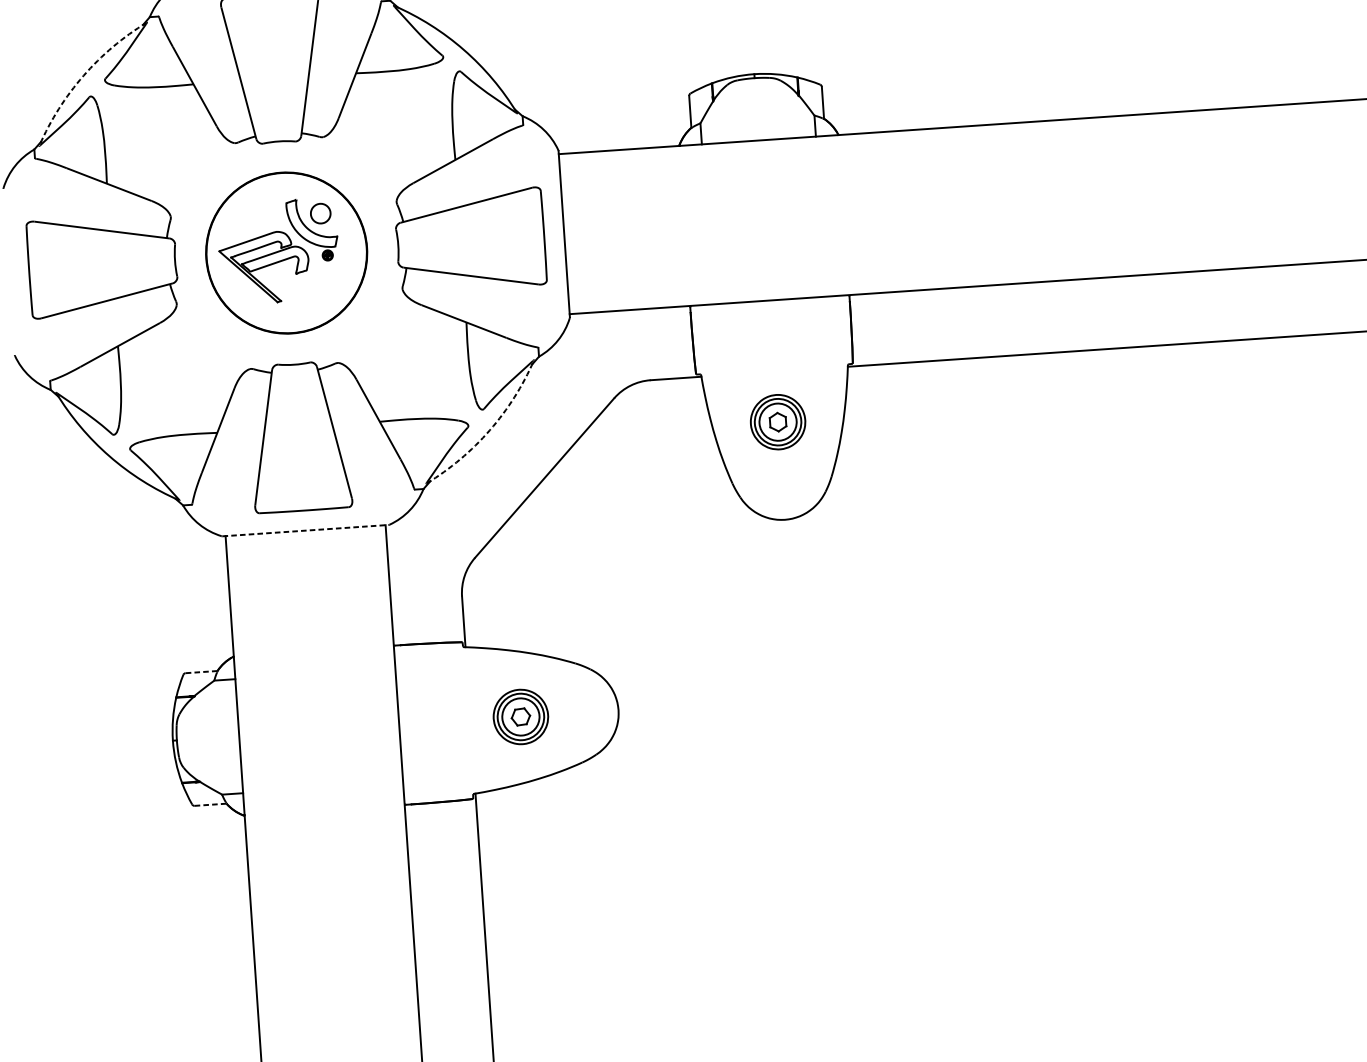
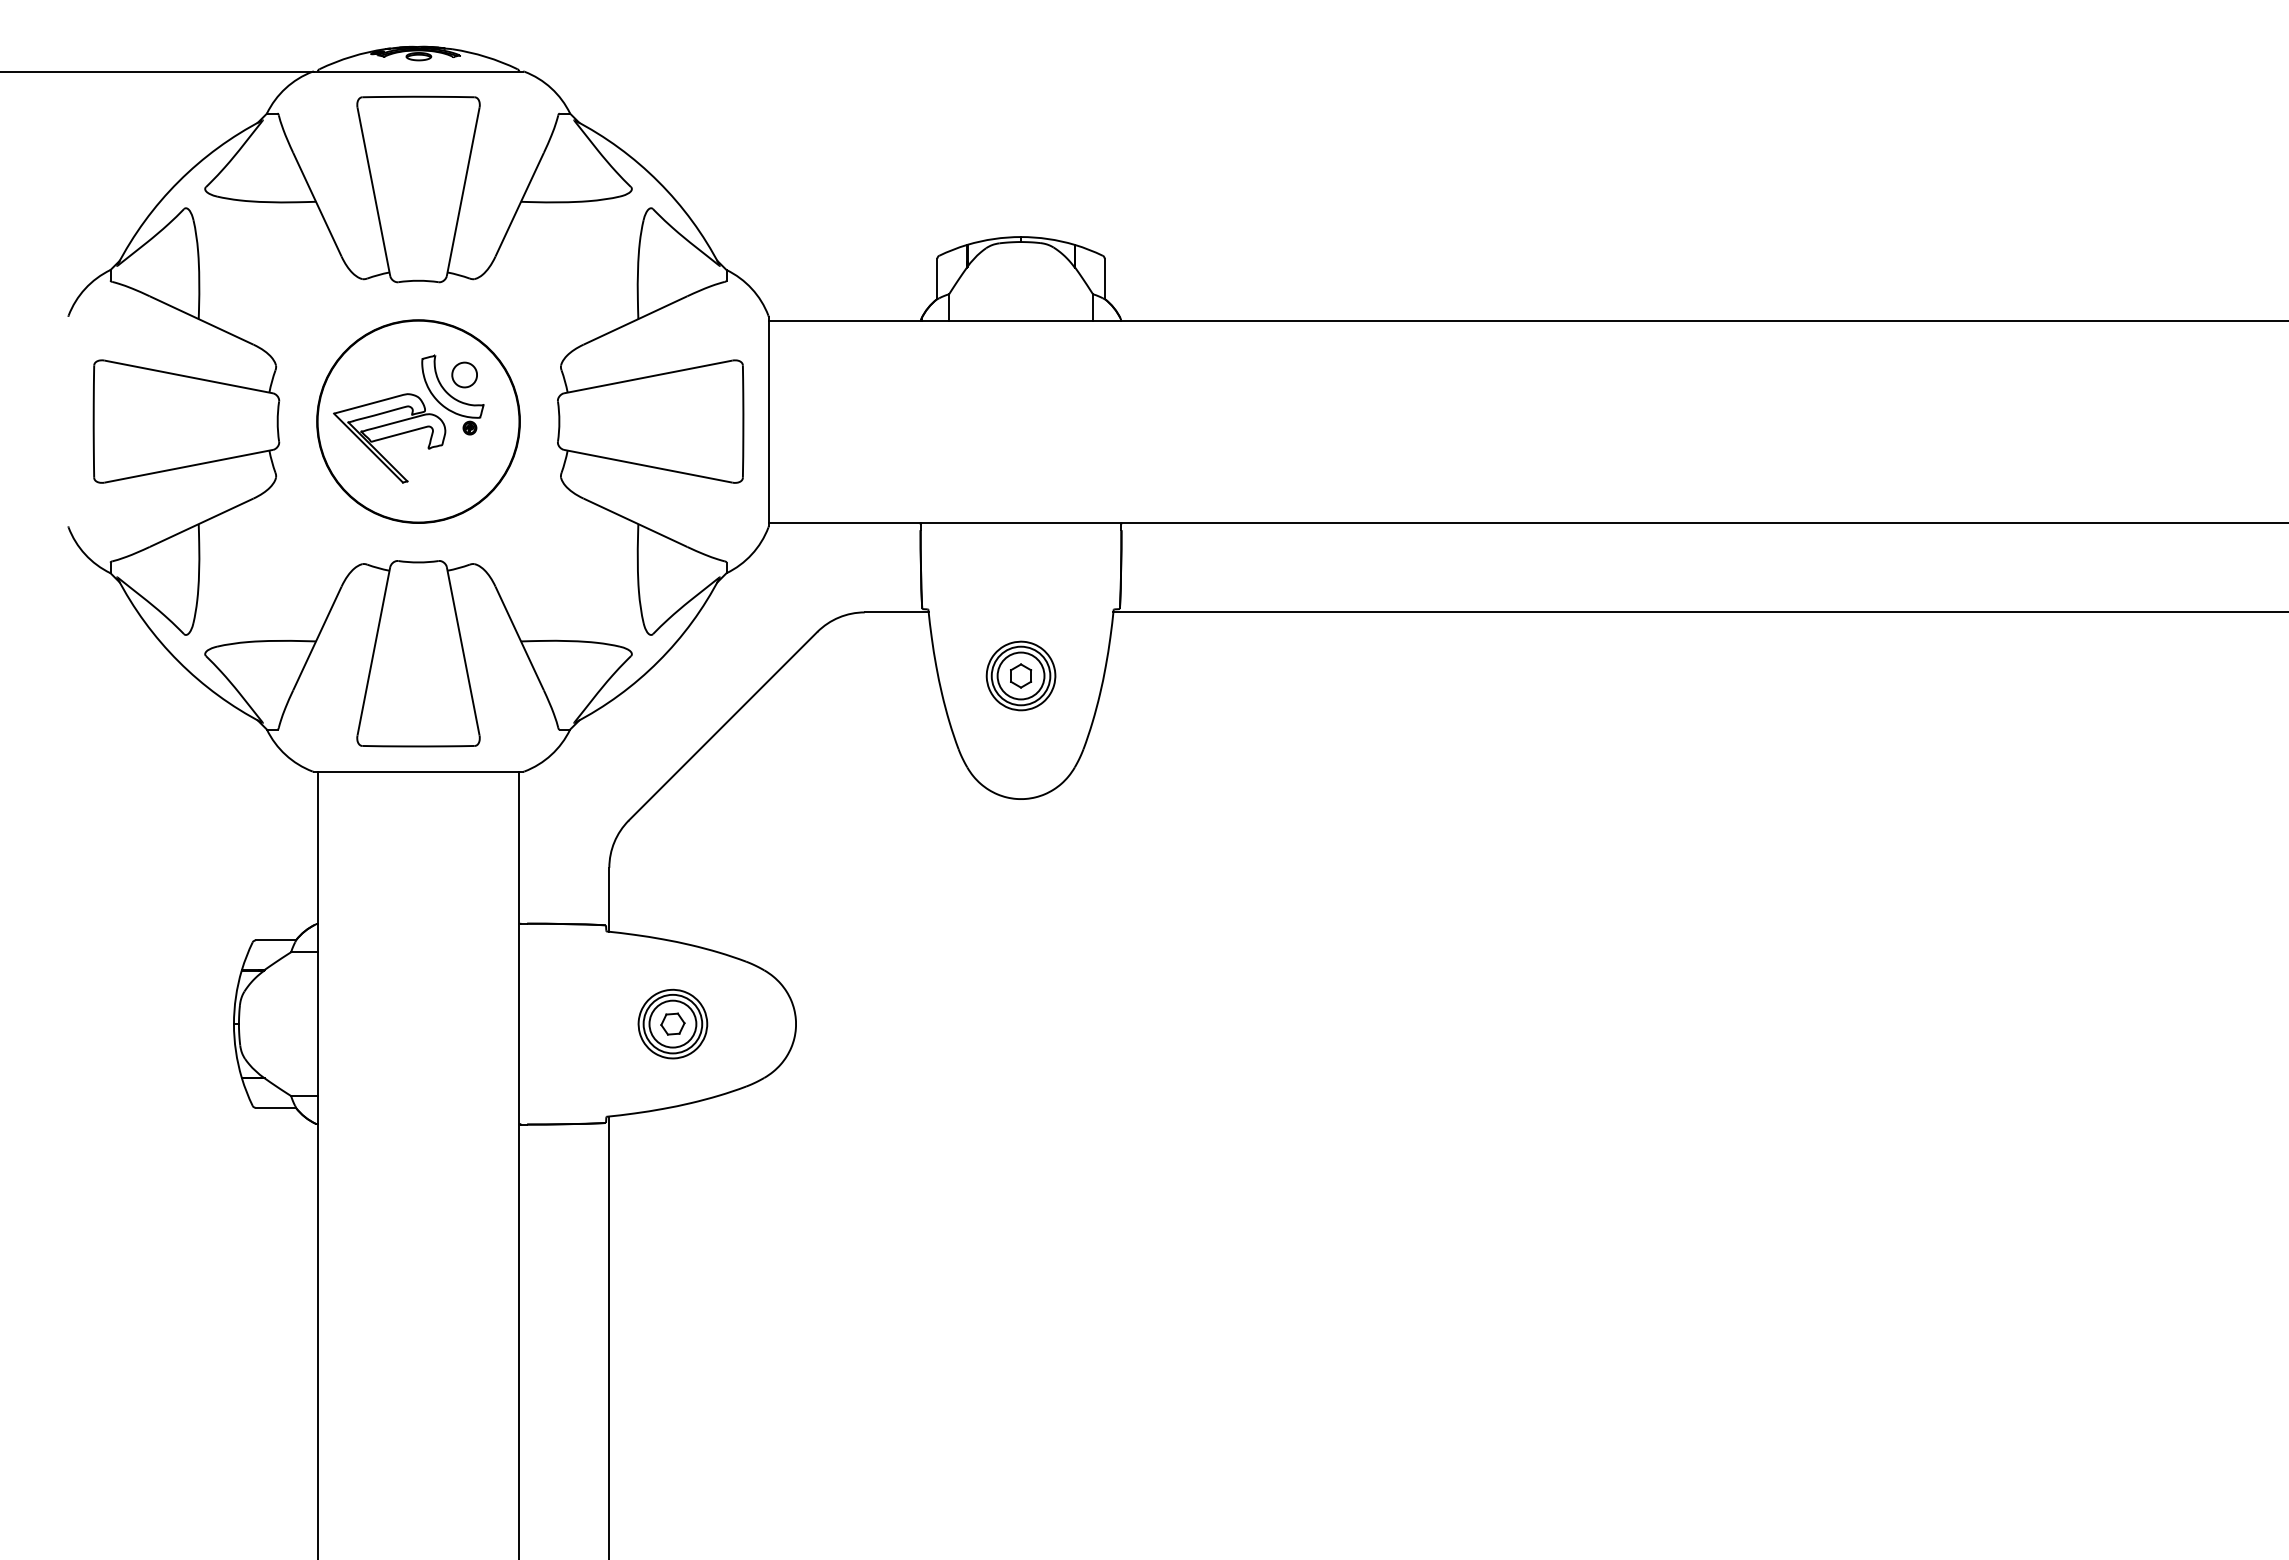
arc: (83, 75) -> (178, 181), dashed -> solid
arc: (489, 430) -> (658, 661), dashed -> solid
line: (305, 530) -> (418, 771), dashed -> solid
line: (201, 672) -> (275, 940), dashed -> solid
line: (211, 804) -> (276, 1107), dashed -> solid

